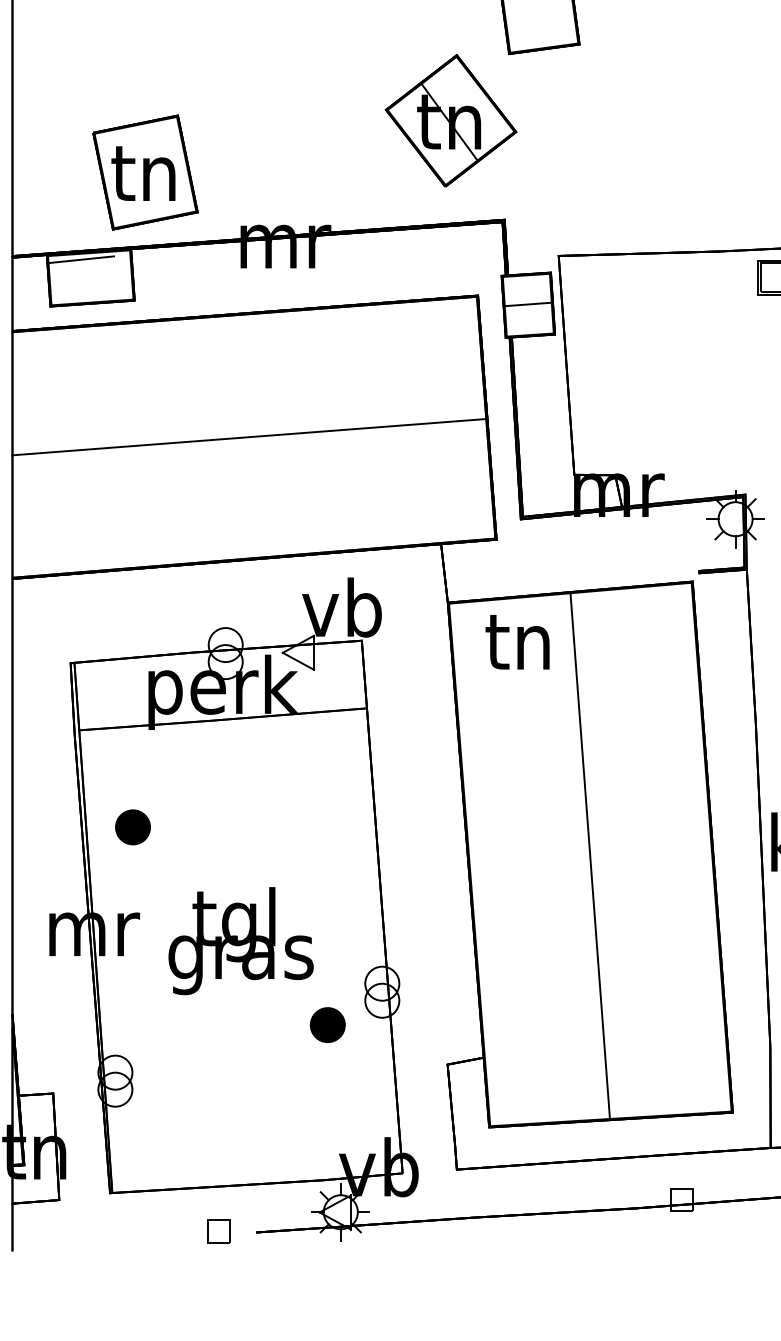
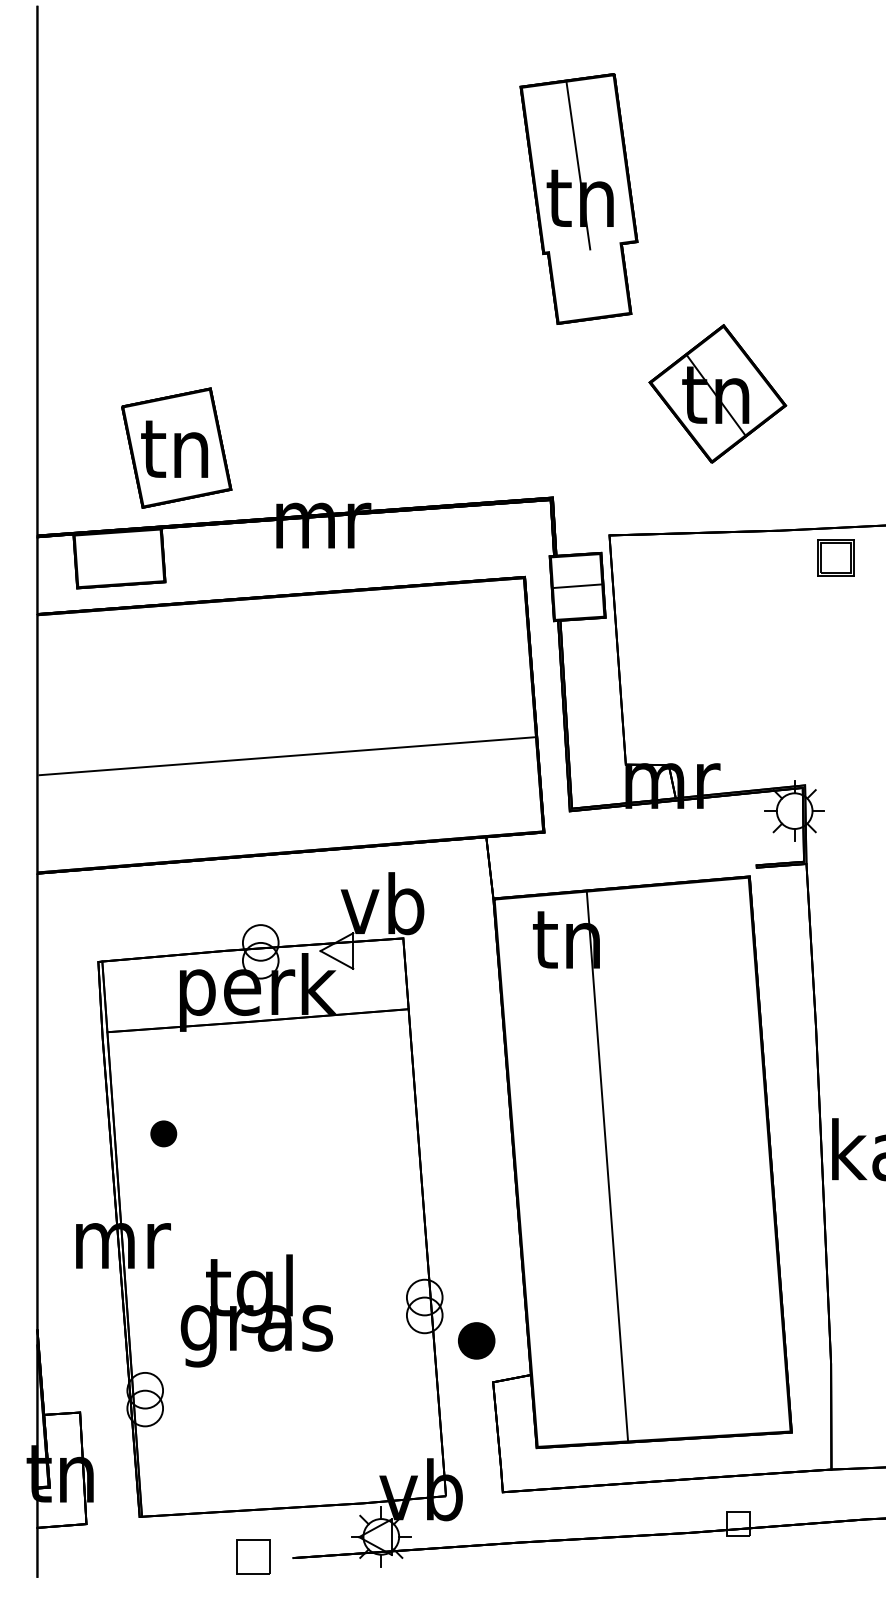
part: (450, 120) -> (717, 393), moved
line: (81, 258) -> (109, 538), removed
line: (248, 437) -> (286, 756), moved
part: (132, 827) -> (163, 1133), size x0.7
line: (590, 855) -> (607, 1166), moved
text: (240, 940) -> (256, 1310), moved
part: (327, 1024) -> (476, 1340), moved
part: (218, 1230) -> (253, 1556), size x1.4

